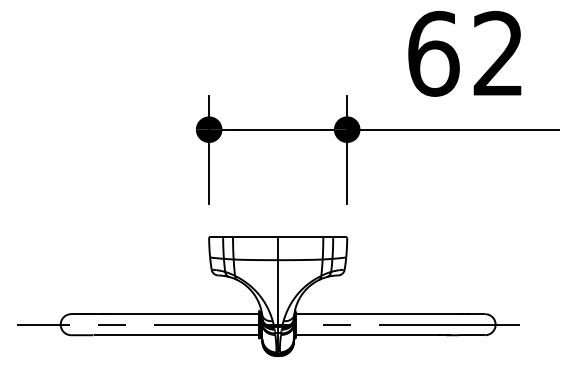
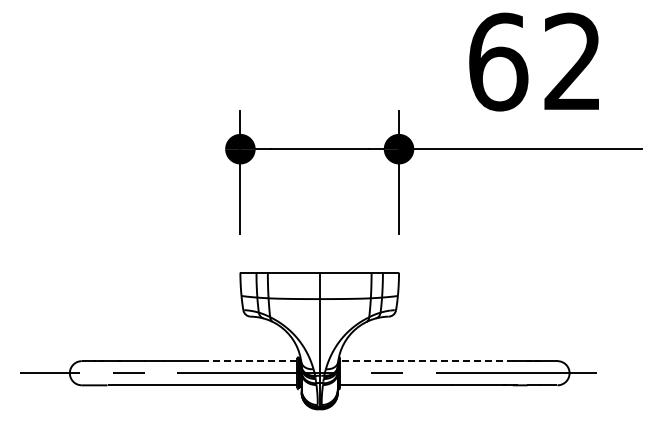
line: (217, 314) -> (249, 361), solid -> dashed
line: (371, 314) -> (426, 361), solid -> dashed

